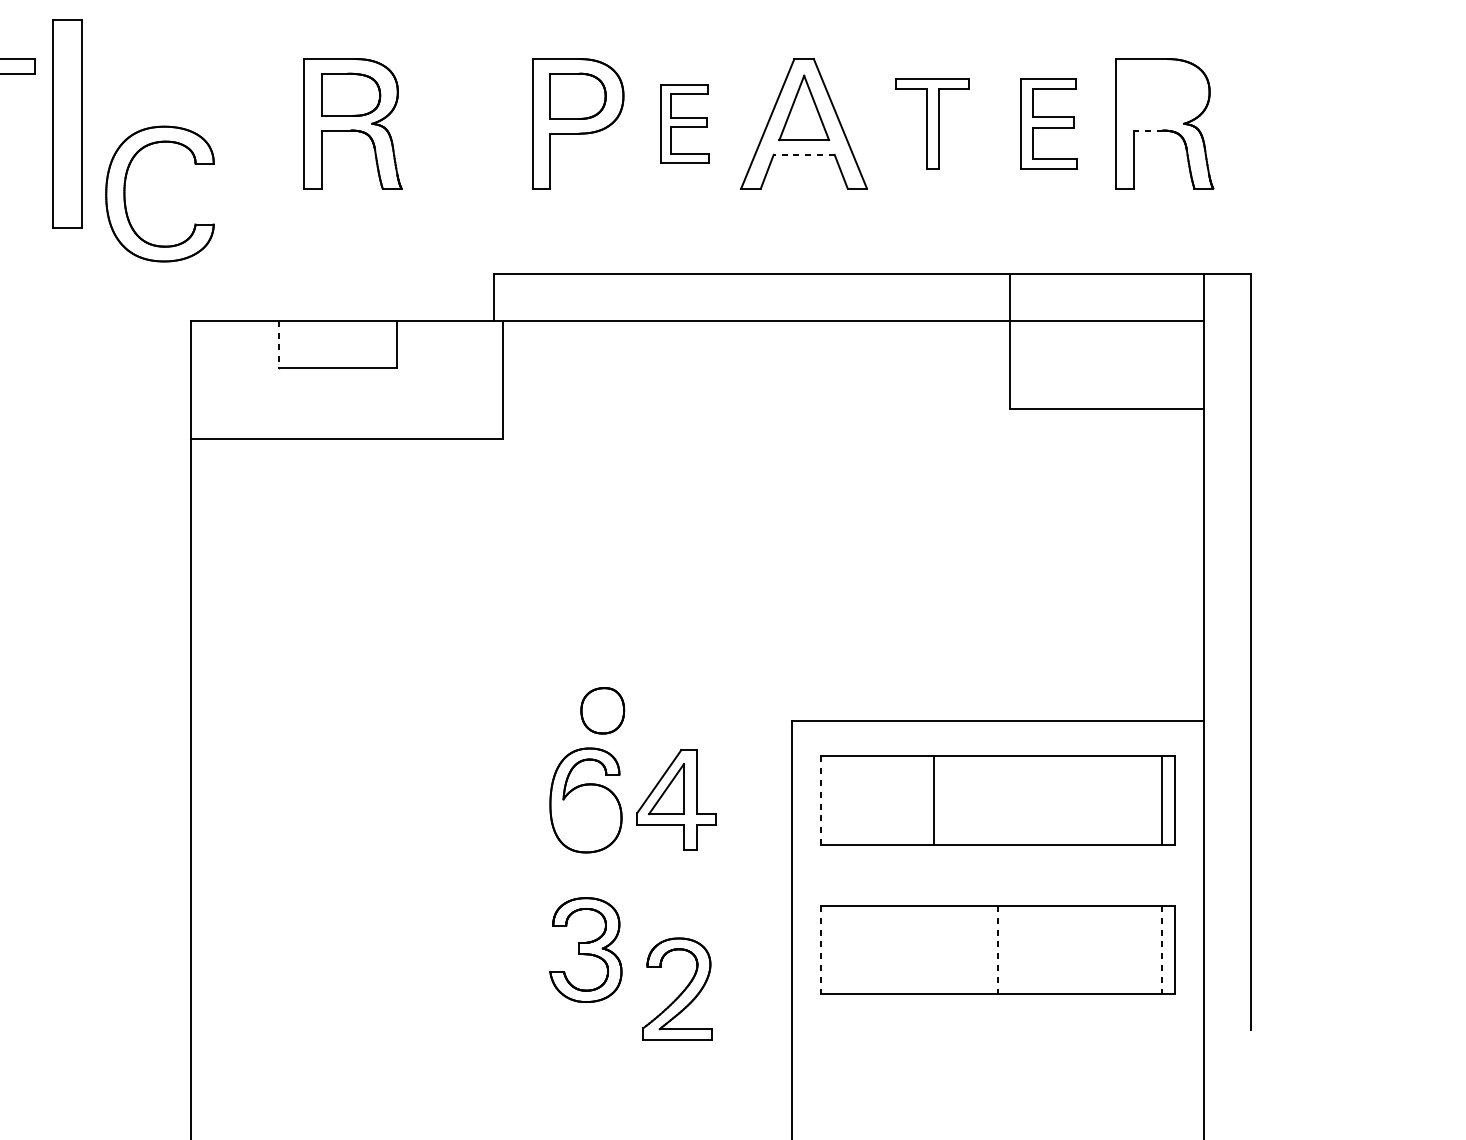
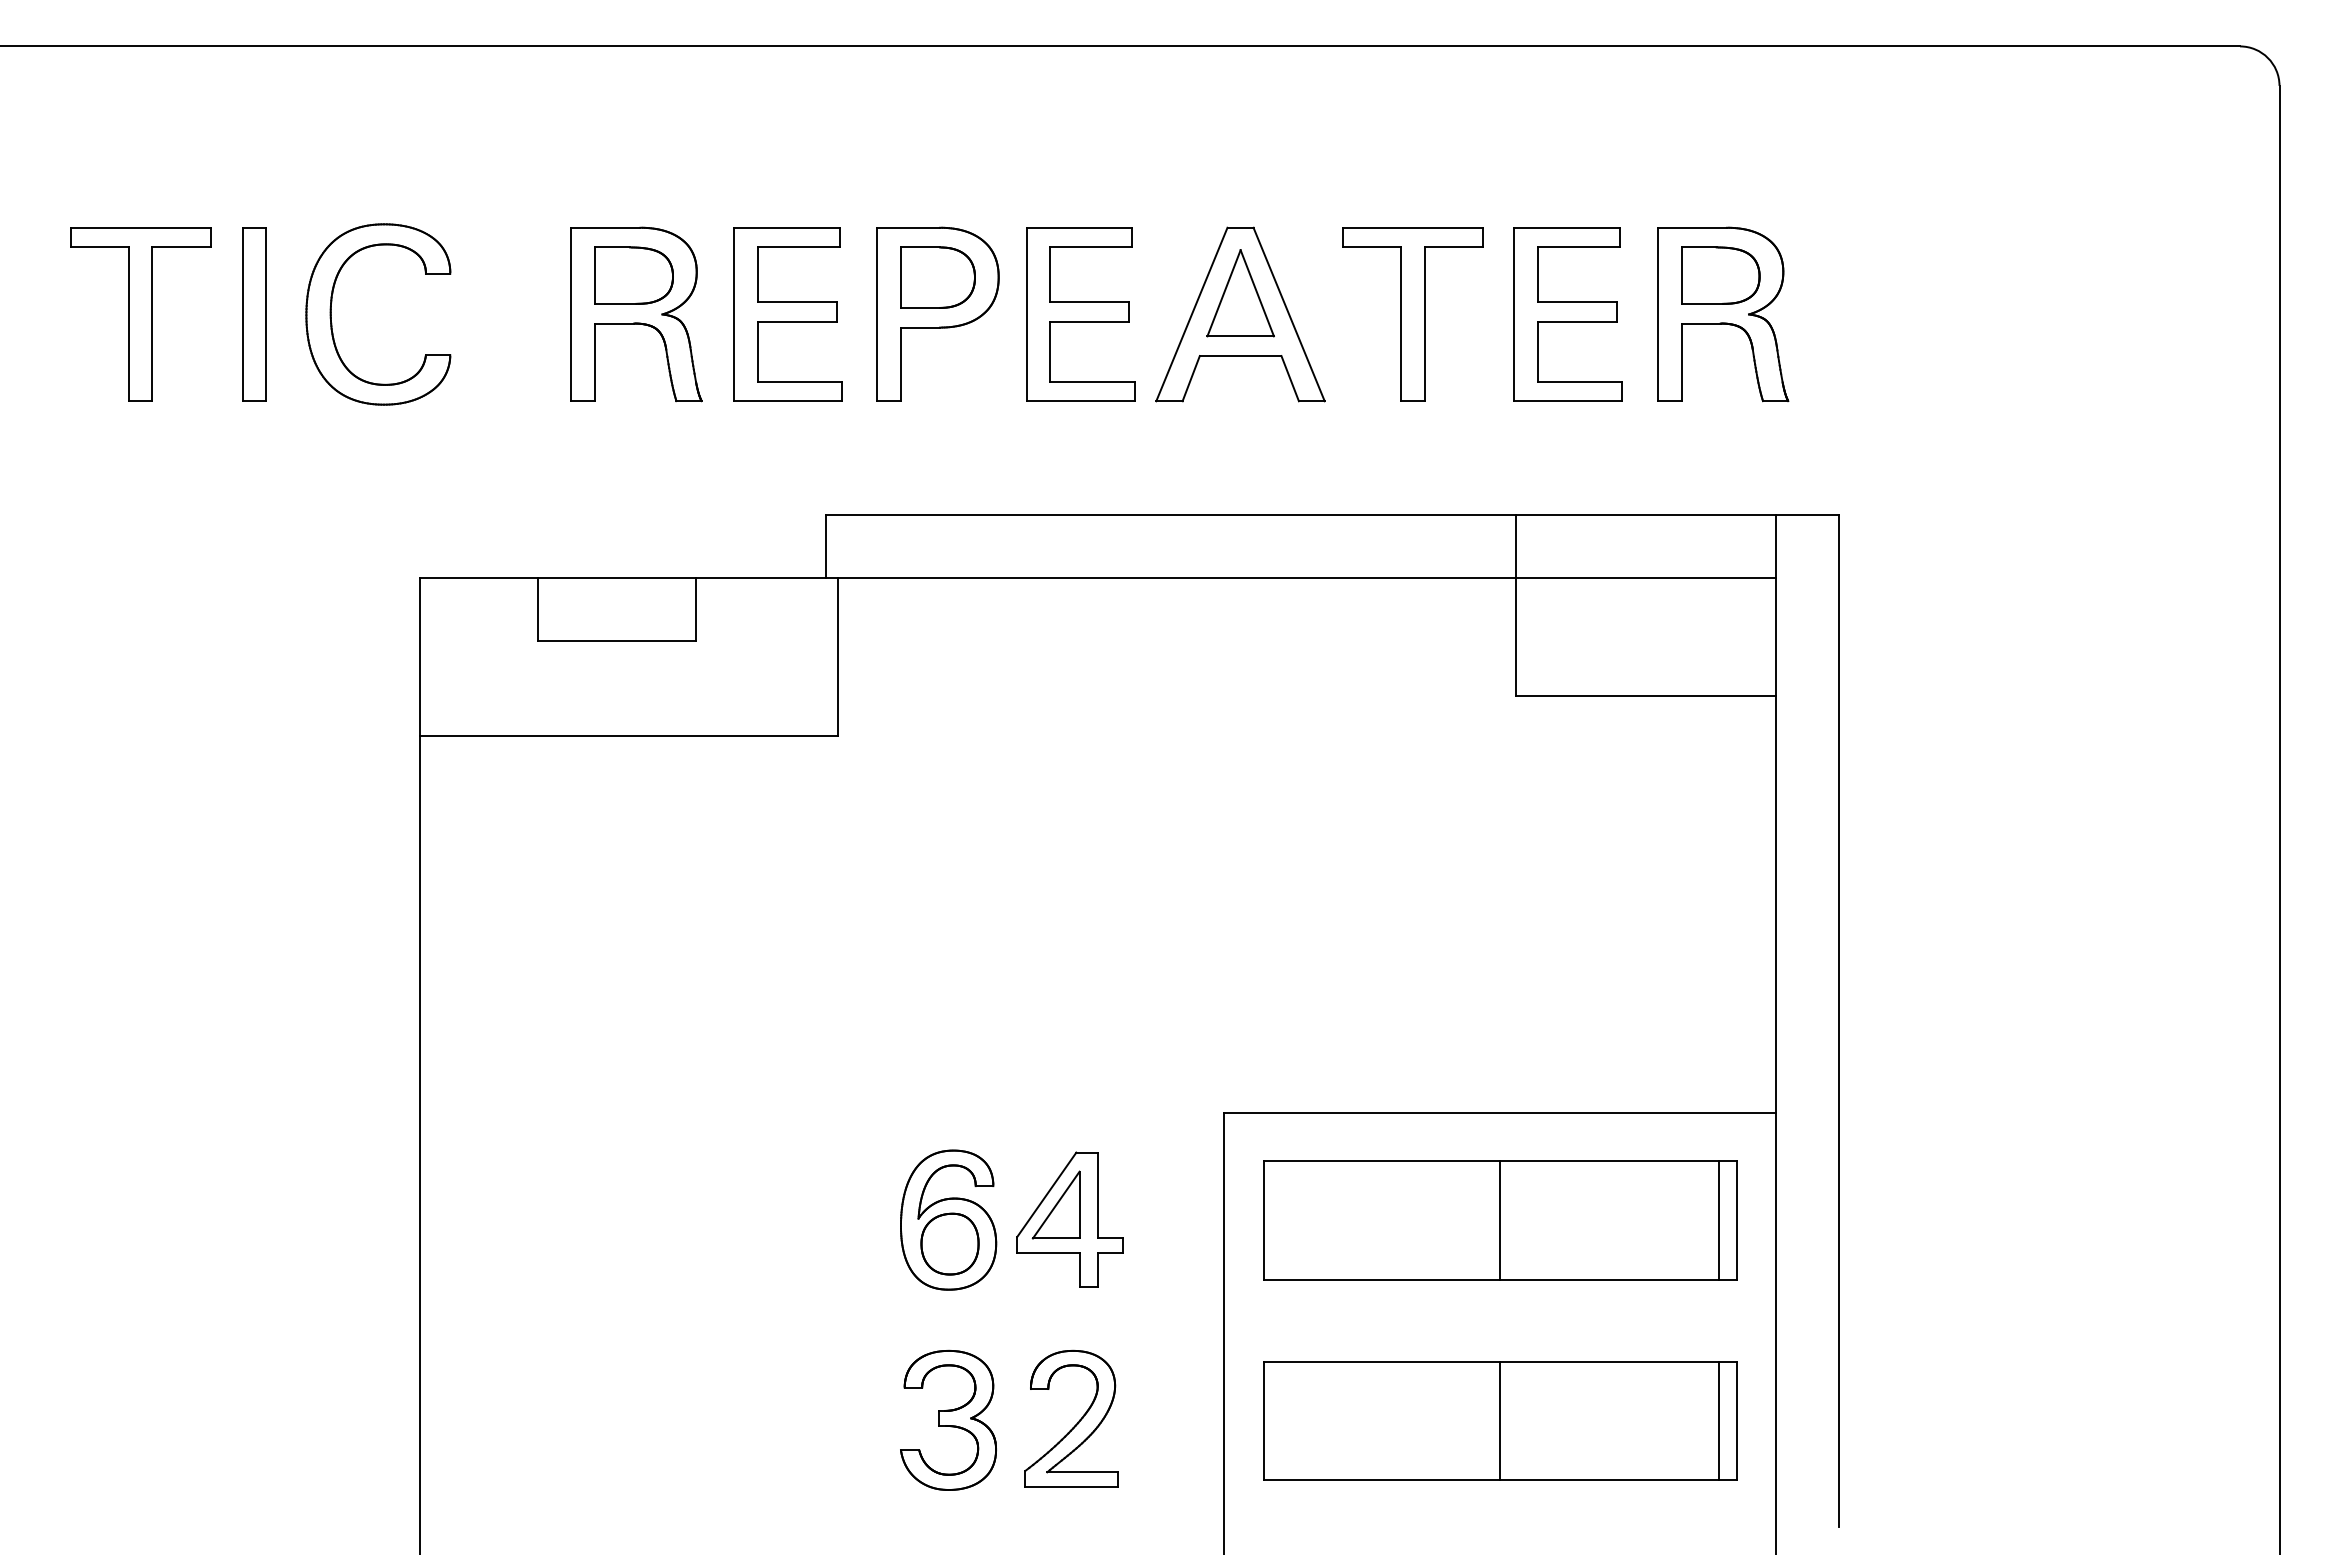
part: (1162, 94) -> (1720, 275), added
part: (67, 123) -> (254, 314), size x0.62
part: (465, 123) -> (787, 314), added
part: (684, 123) -> (1080, 314), size x1.67
part: (932, 123) -> (1412, 314), size x1.43
part: (1048, 123) -> (1567, 314), size x1.43
line: (1148, 130) -> (1701, 323), dashed -> solid
line: (804, 155) -> (1240, 356), dashed -> solid
part: (125, 200) -> (332, 323), moved
line: (279, 344) -> (538, 609), dashed -> solid
part: (602, 710) -> (949, 1243), moved
line: (821, 800) -> (1263, 1220), dashed -> solid
line: (934, 800) -> (1500, 1220), moved
line: (821, 950) -> (1263, 1421), dashed -> solid
line: (998, 950) -> (1500, 1421), dashed -> solid
line: (1161, 950) -> (1719, 1421), dashed -> solid
part: (681, 992) -> (1076, 1423), moved

